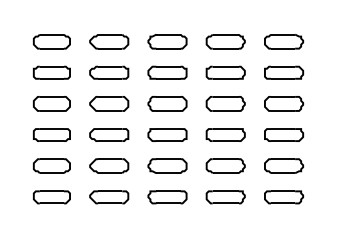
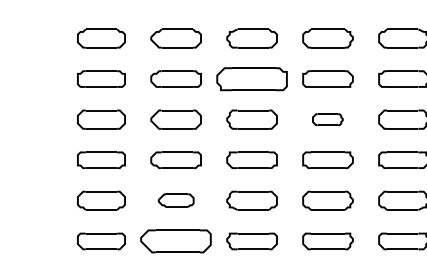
part: (167, 72) -> (252, 78), size x1.4
part: (225, 103) -> (327, 119), size x0.6
part: (109, 165) -> (176, 199), size x0.7
part: (109, 197) -> (176, 241), size x1.4

